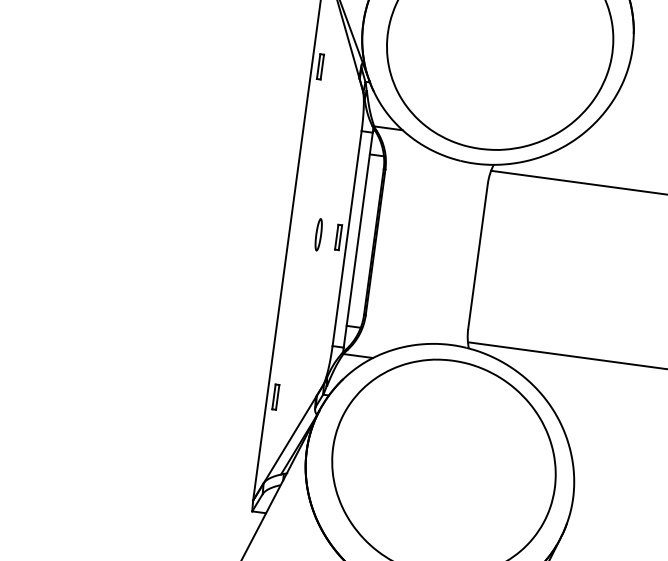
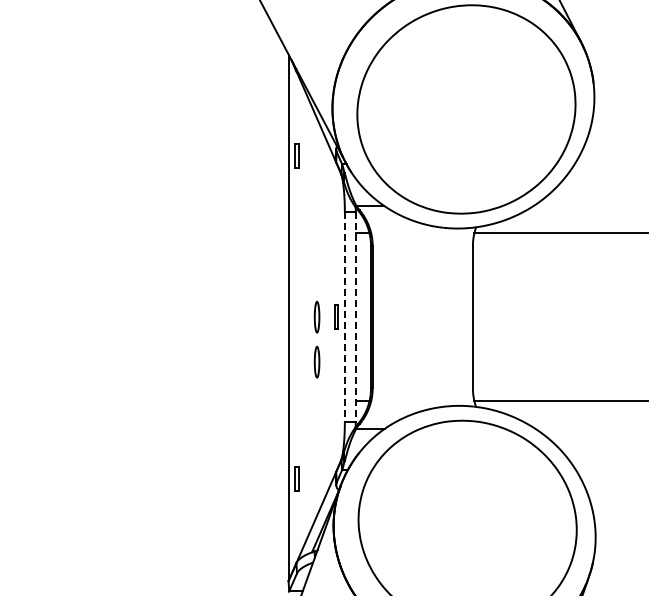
line: (346, 238) -> (344, 317), solid -> dashed
line: (357, 240) -> (355, 317), solid -> dashed
part: (312, 280) -> (316, 361), added

